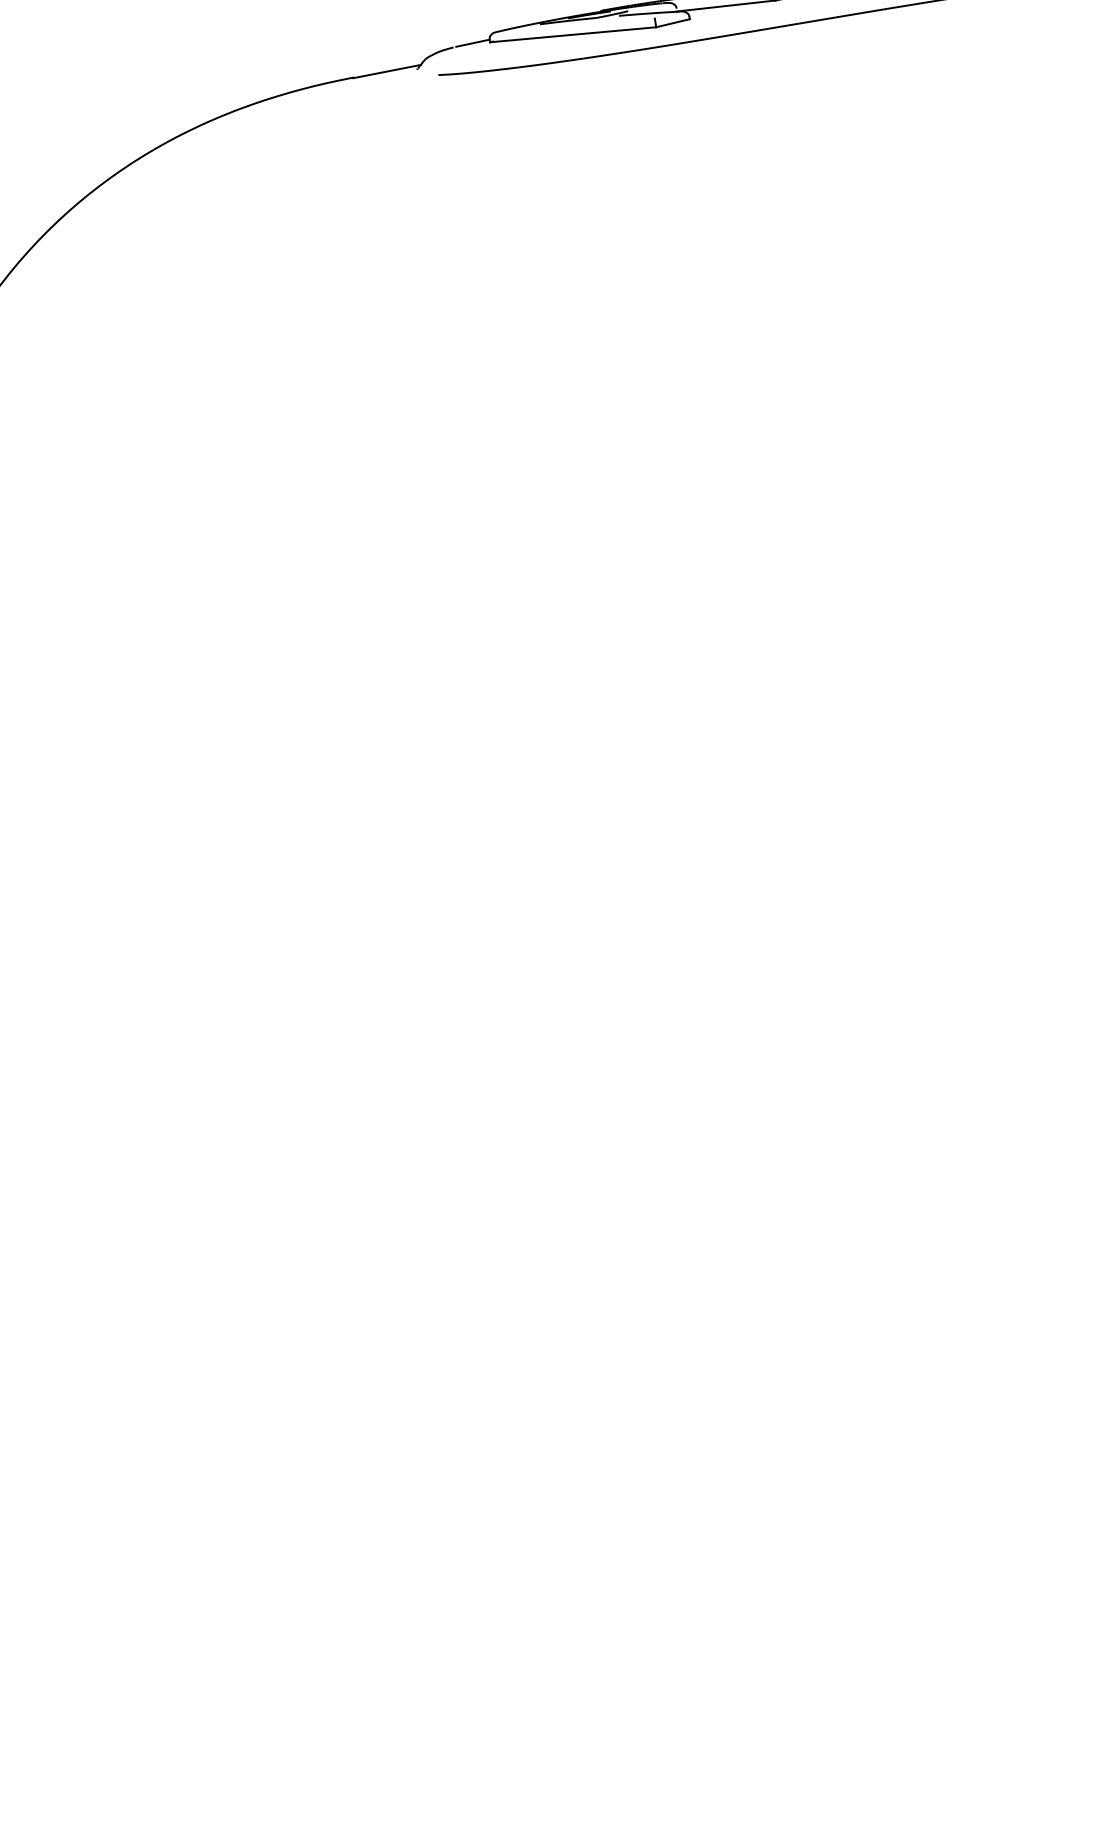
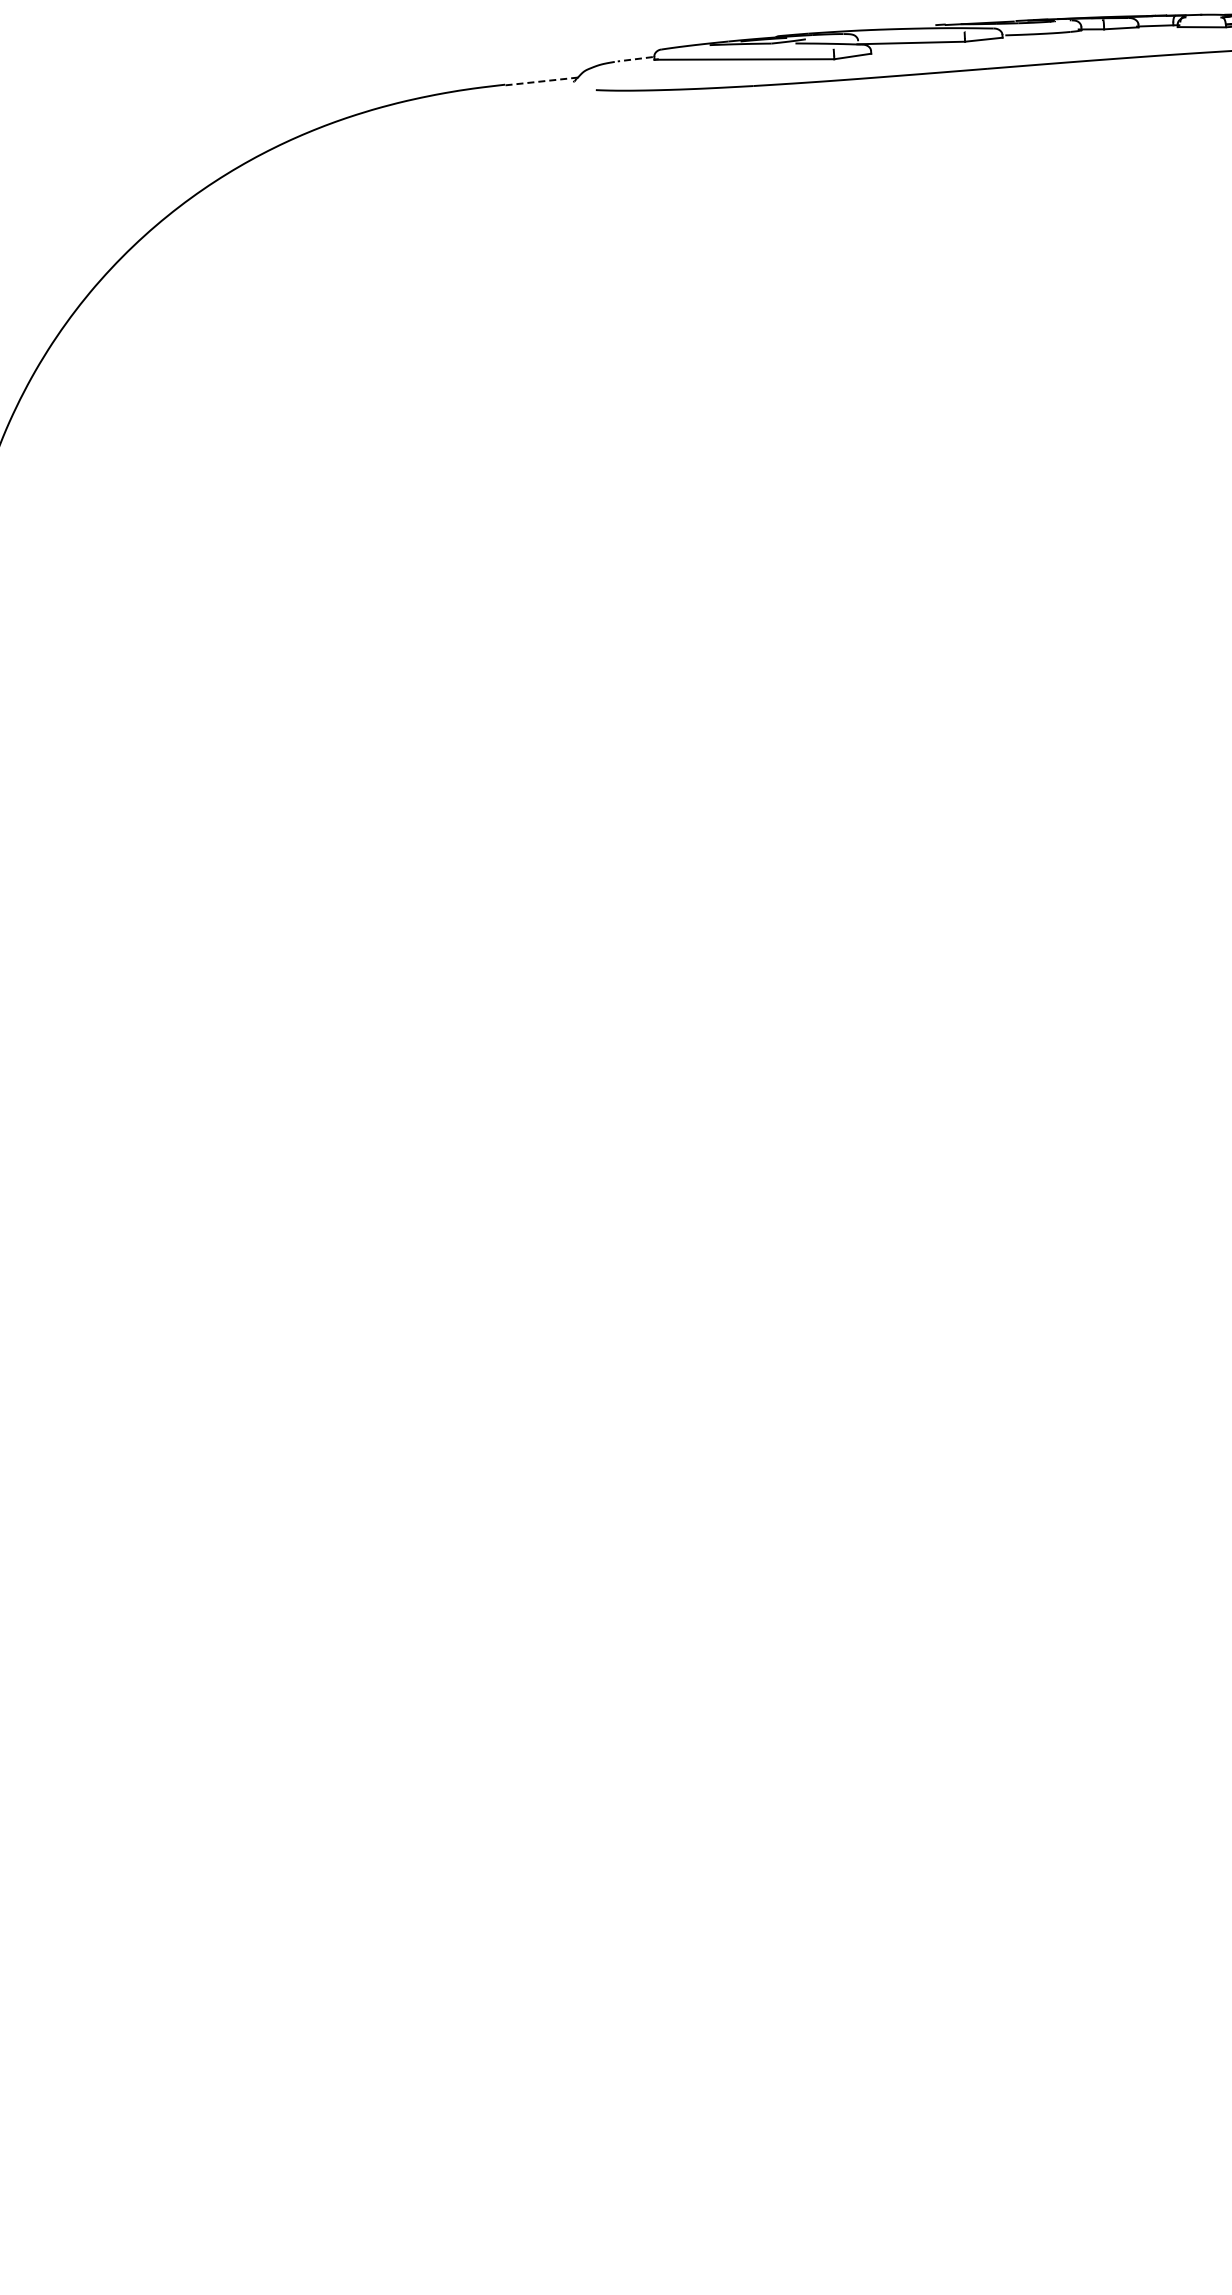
line: (472, 43) -> (635, 59), solid -> dashed
line: (386, 71) -> (540, 81), solid -> dashed

